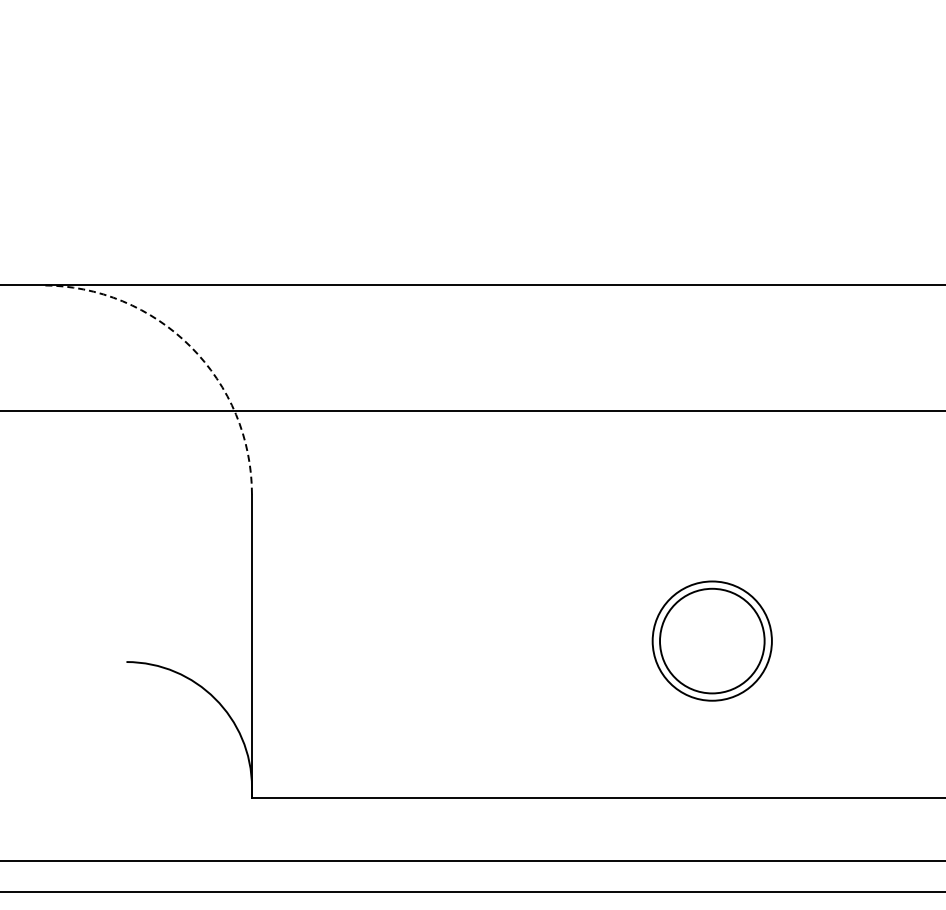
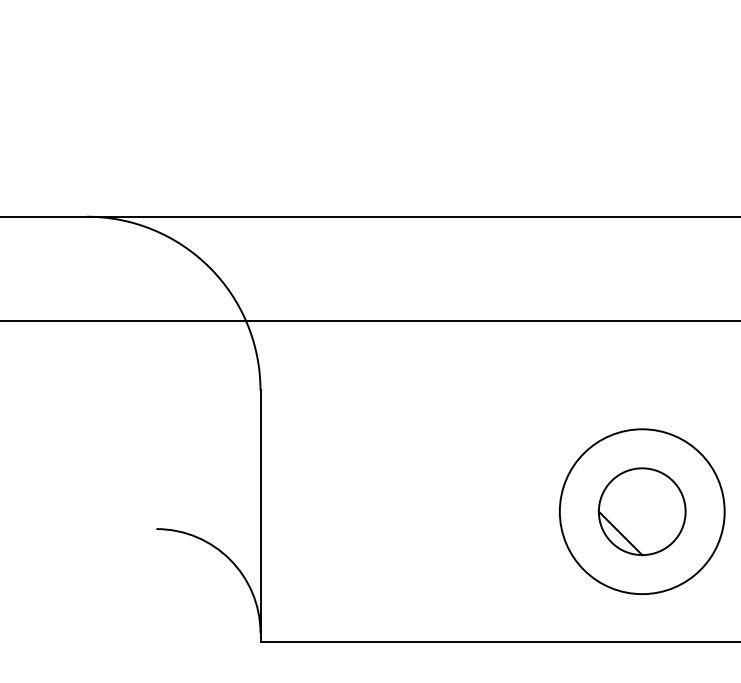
arc: (190, 346) -> (209, 267), dashed -> solid
circle: (711, 640) -> (641, 511), size x1.67
line: (686, 667) -> (620, 533), added

